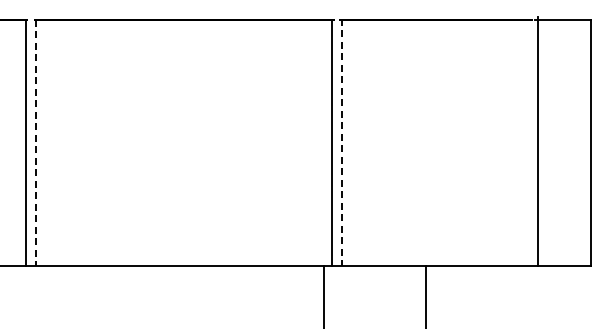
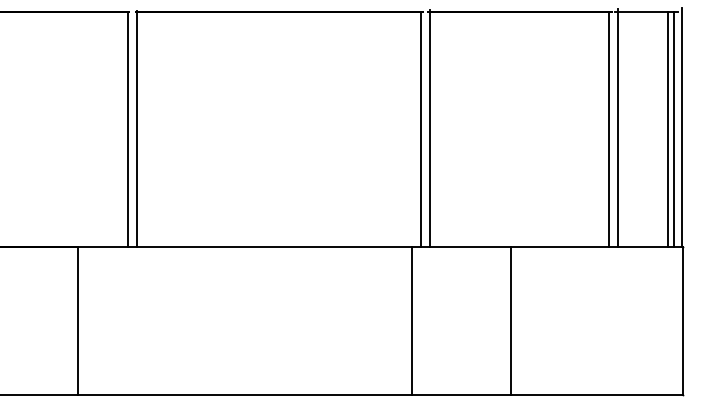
line: (35, 143) -> (136, 129), dashed -> solid
line: (341, 143) -> (429, 129), dashed -> solid
line: (528, 143) -> (608, 129), added

